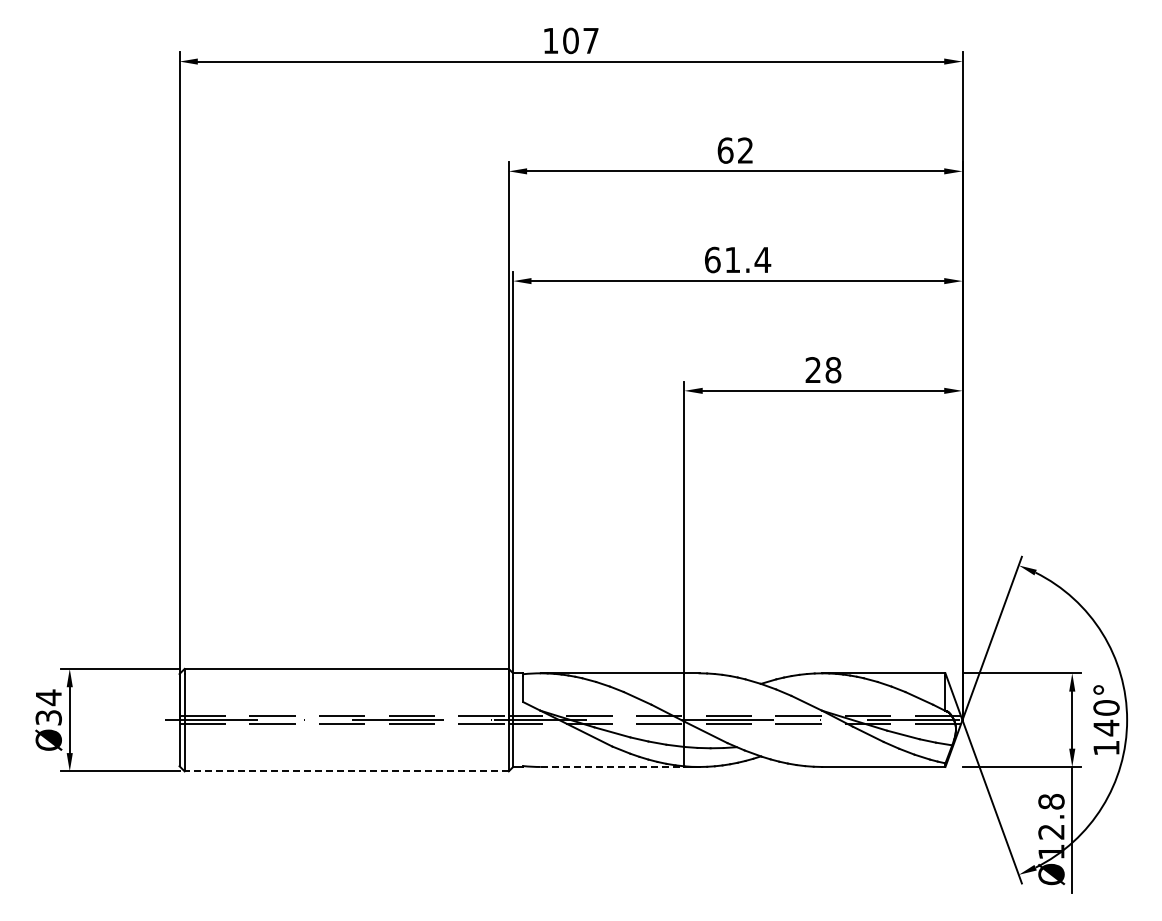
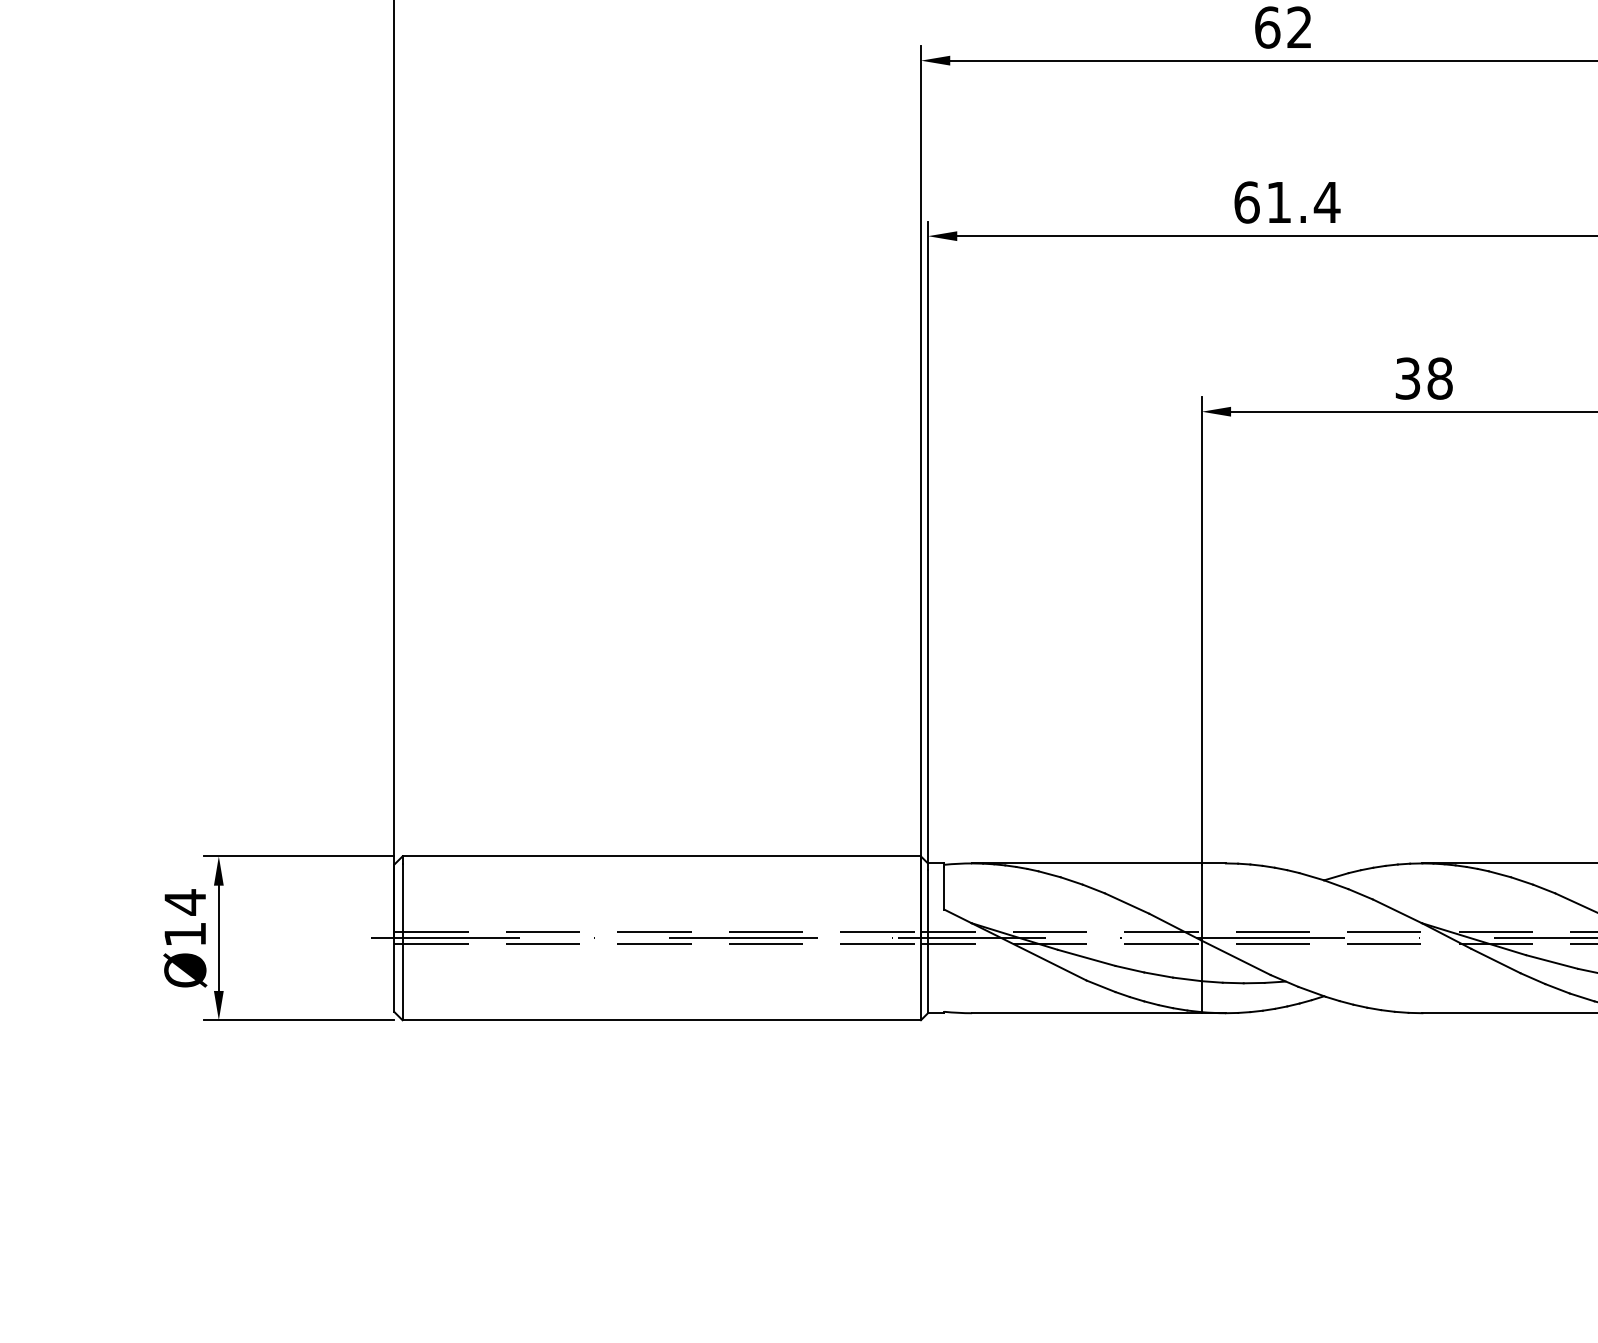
text: (812, 370) -> (1406, 379), 28 -> 38
text: (48, 717) -> (184, 934), Ø34 -> Ø14
line: (612, 766) -> (1086, 1012), dashed -> solid
line: (346, 771) -> (661, 1020), dashed -> solid

